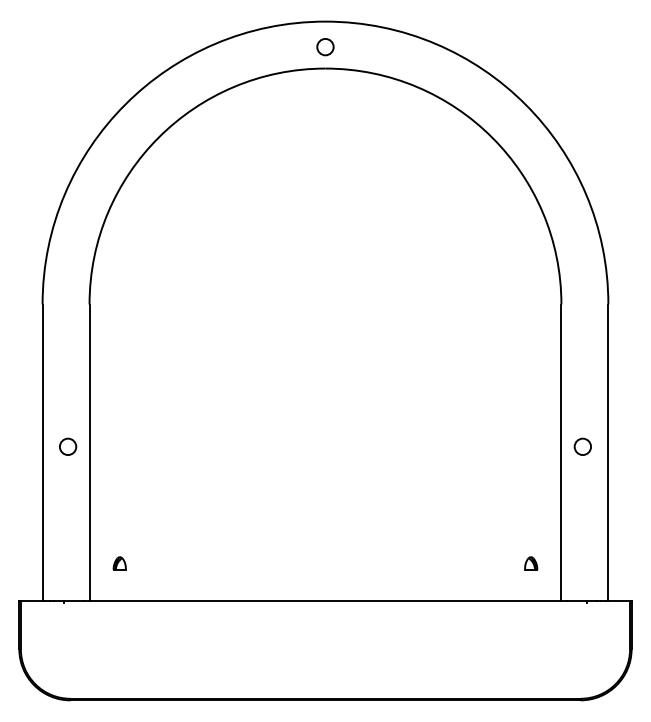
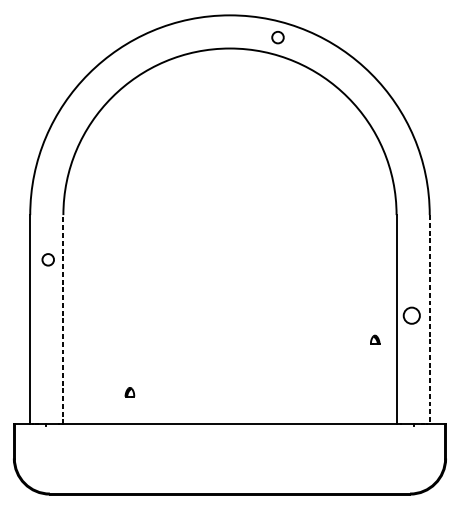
circle: (325, 47) -> (278, 37), moved
circle: (68, 446) -> (48, 259), moved
circle: (582, 446) -> (411, 315), size x1.4
line: (89, 452) -> (63, 319), solid -> dashed
line: (608, 453) -> (429, 320), solid -> dashed
part: (119, 563) -> (129, 392), moved
part: (531, 563) -> (375, 340), moved

